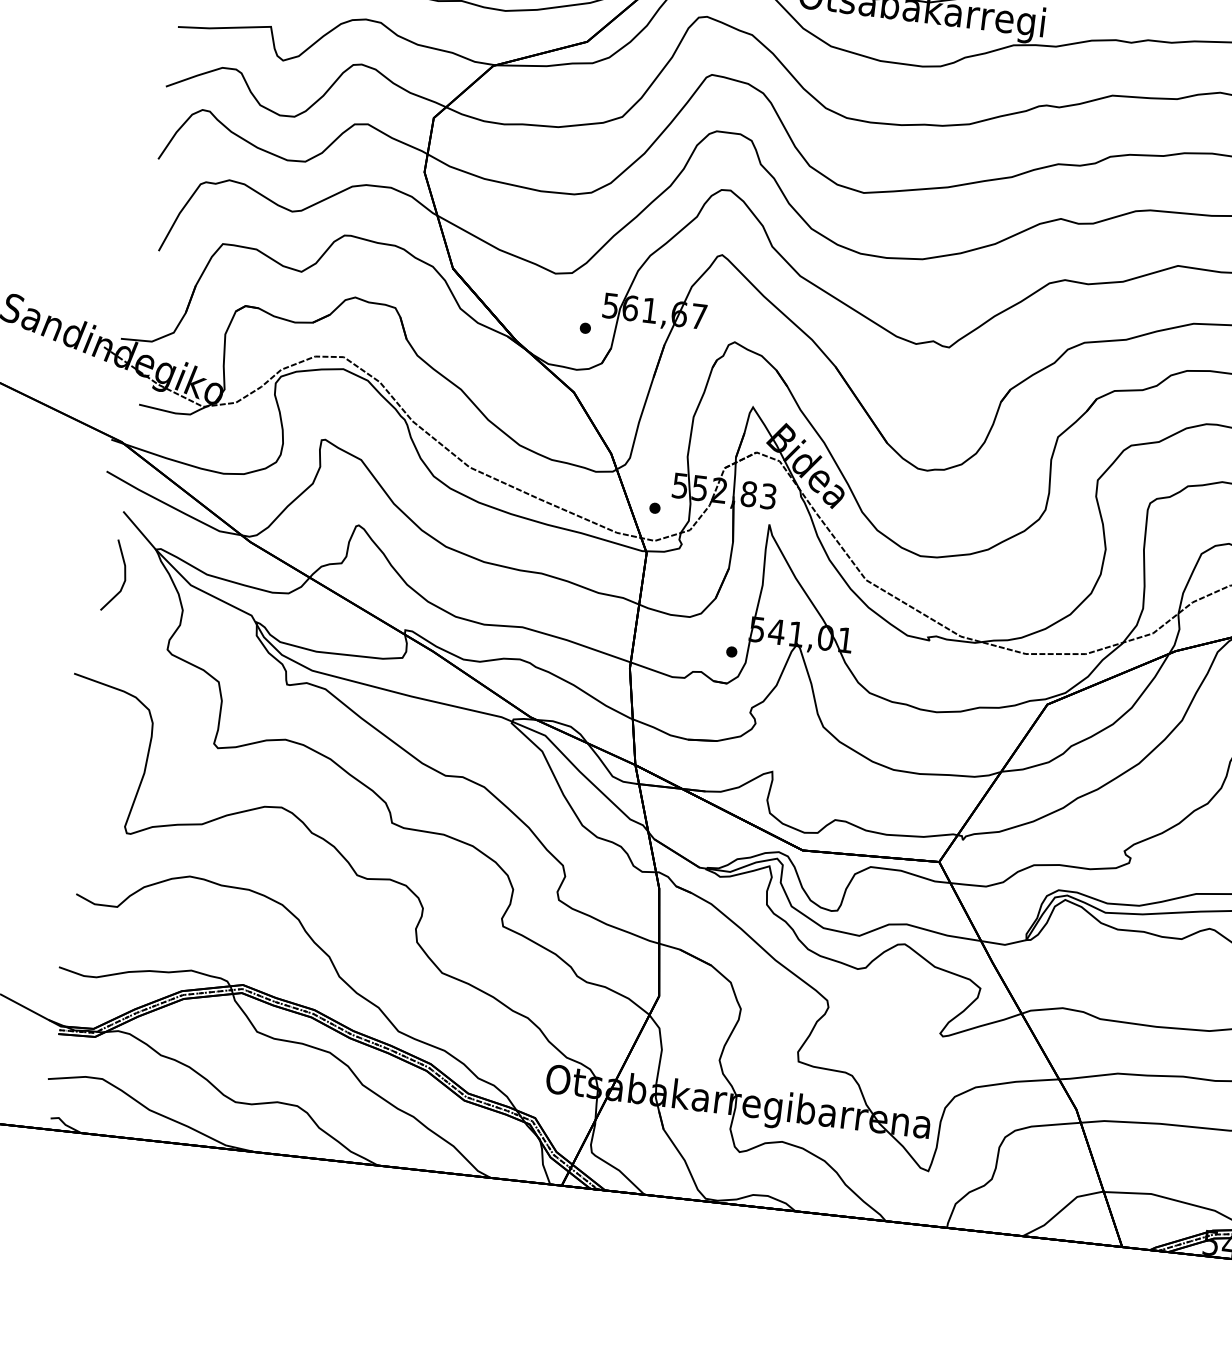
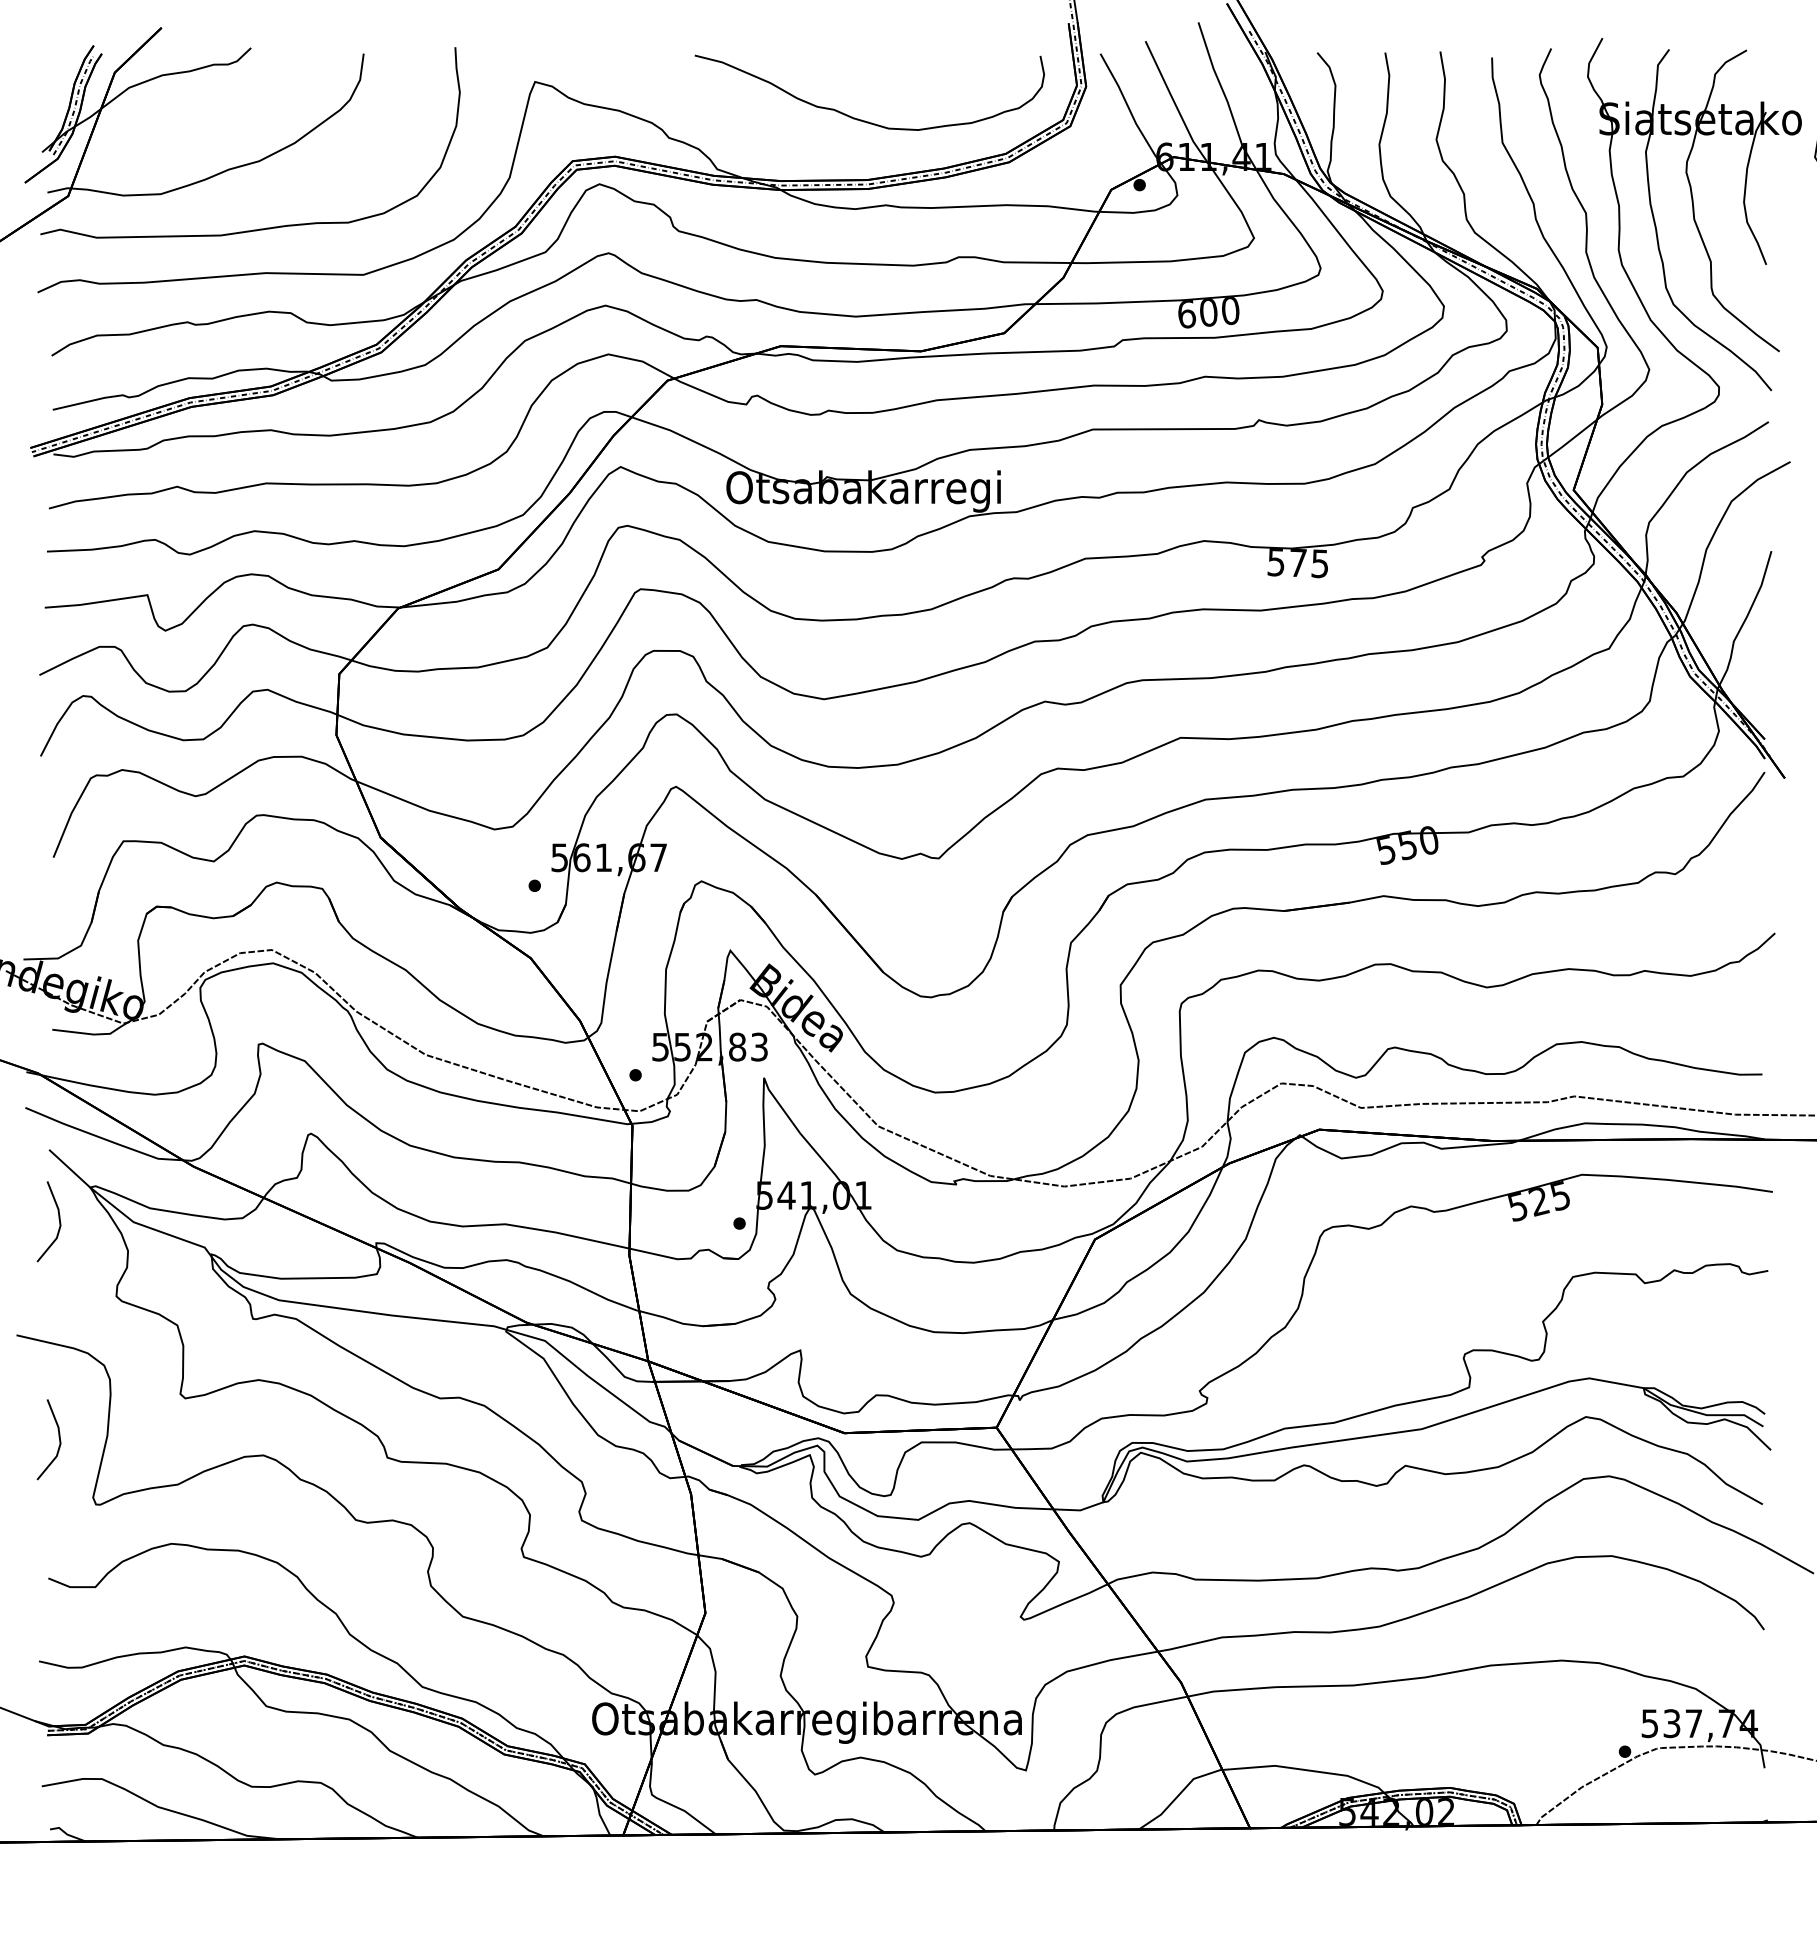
line: (100, 769) -> (58, 1437), added

